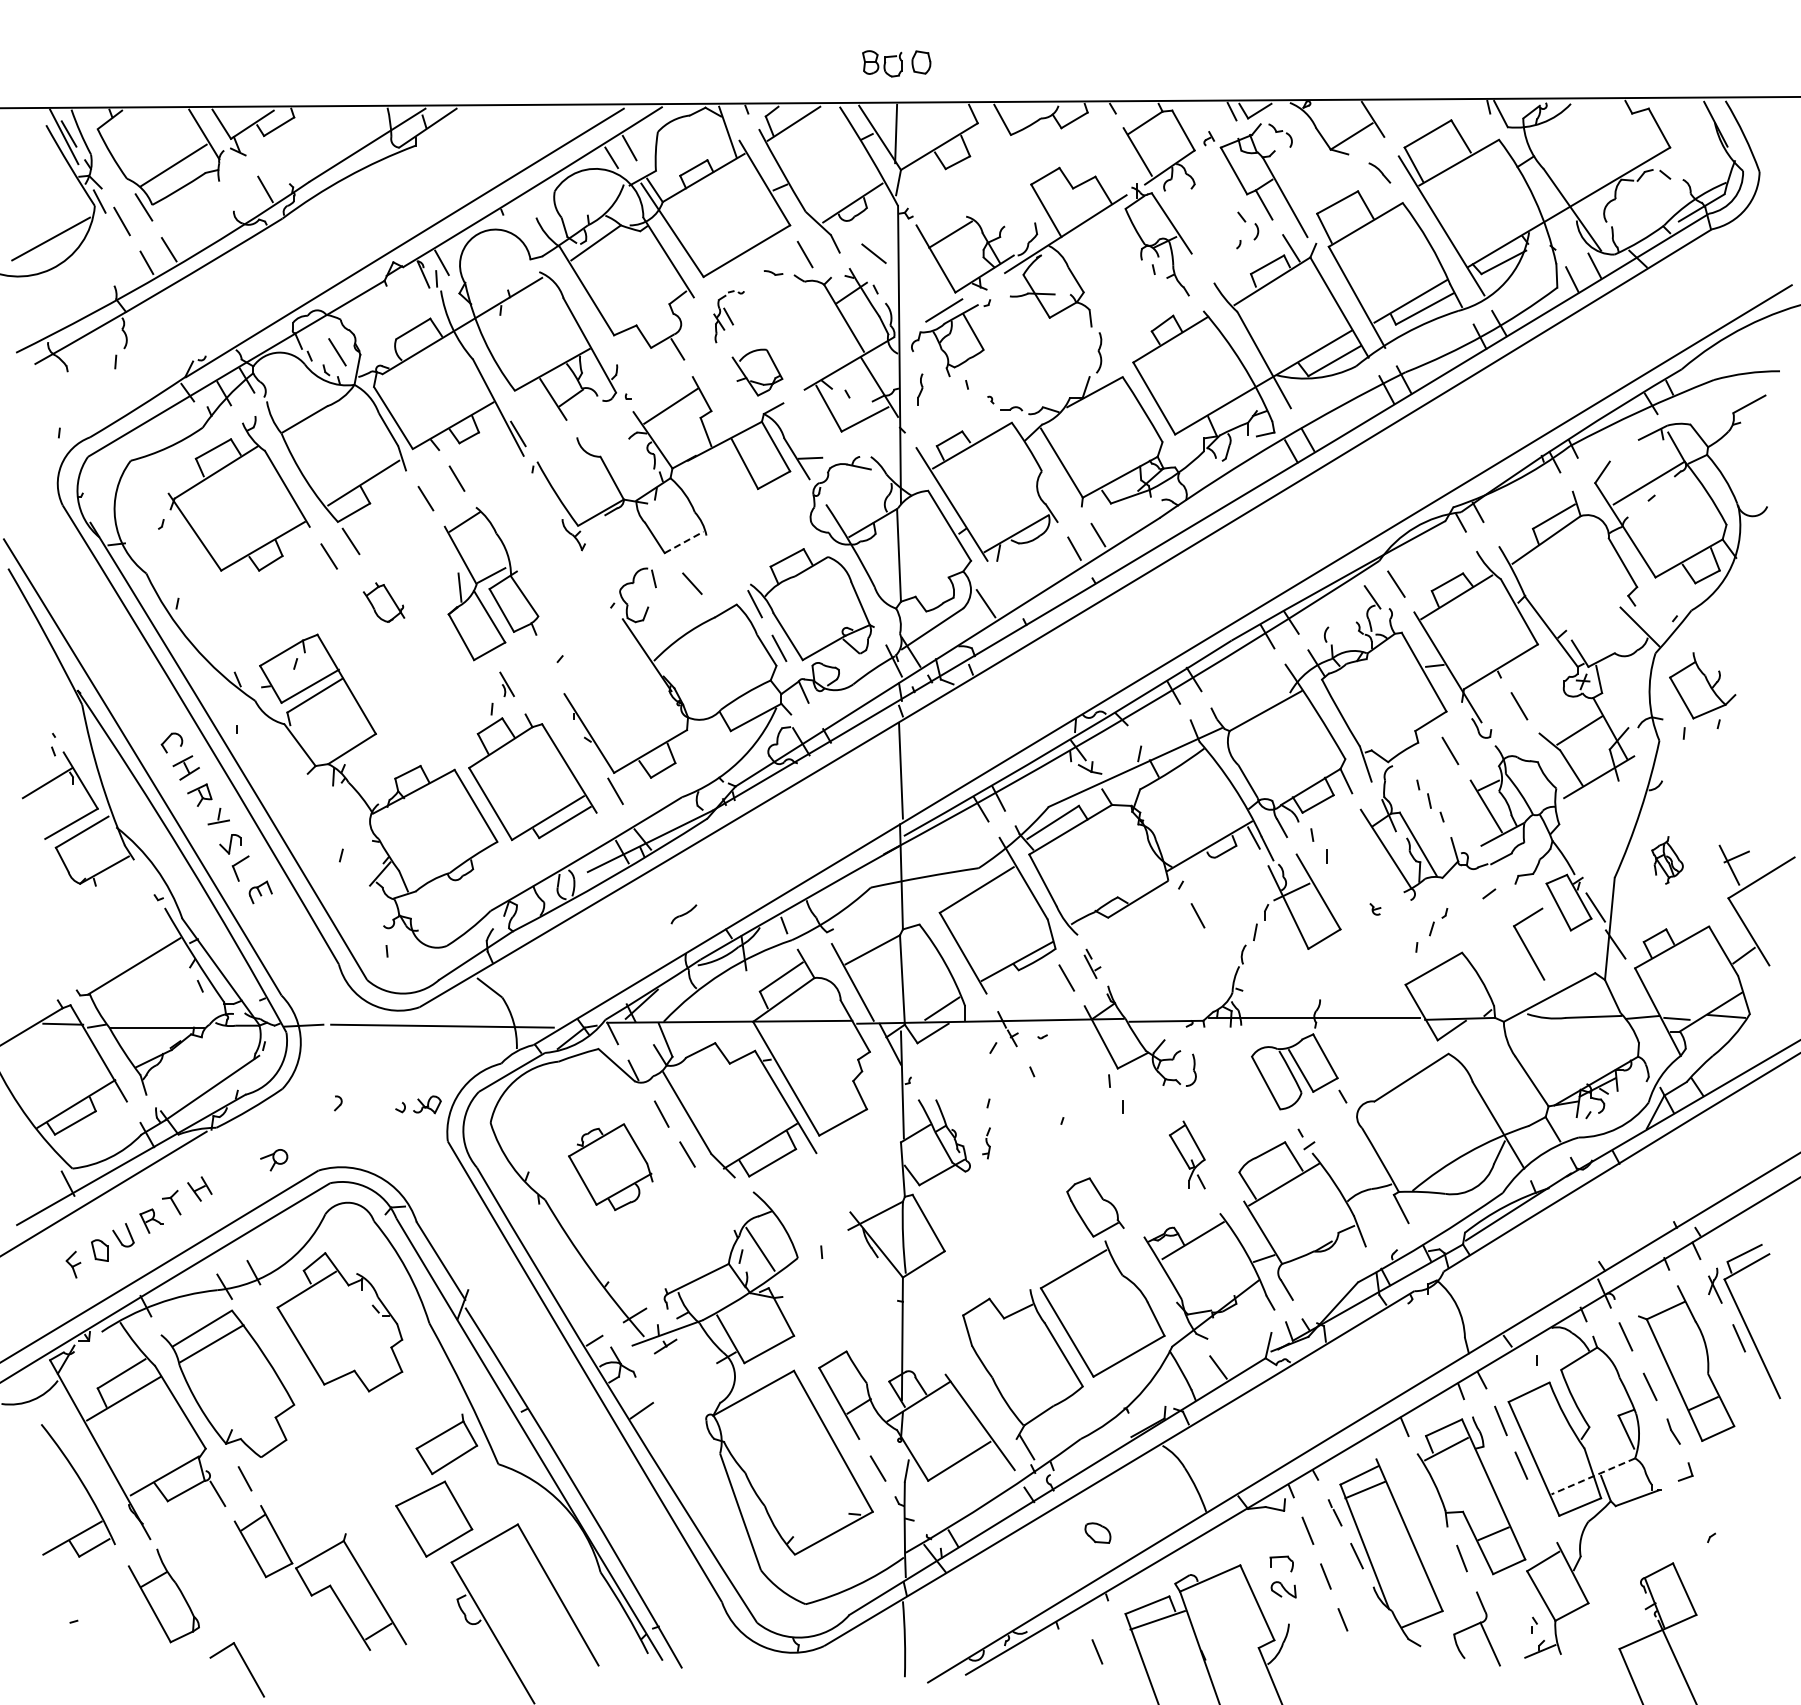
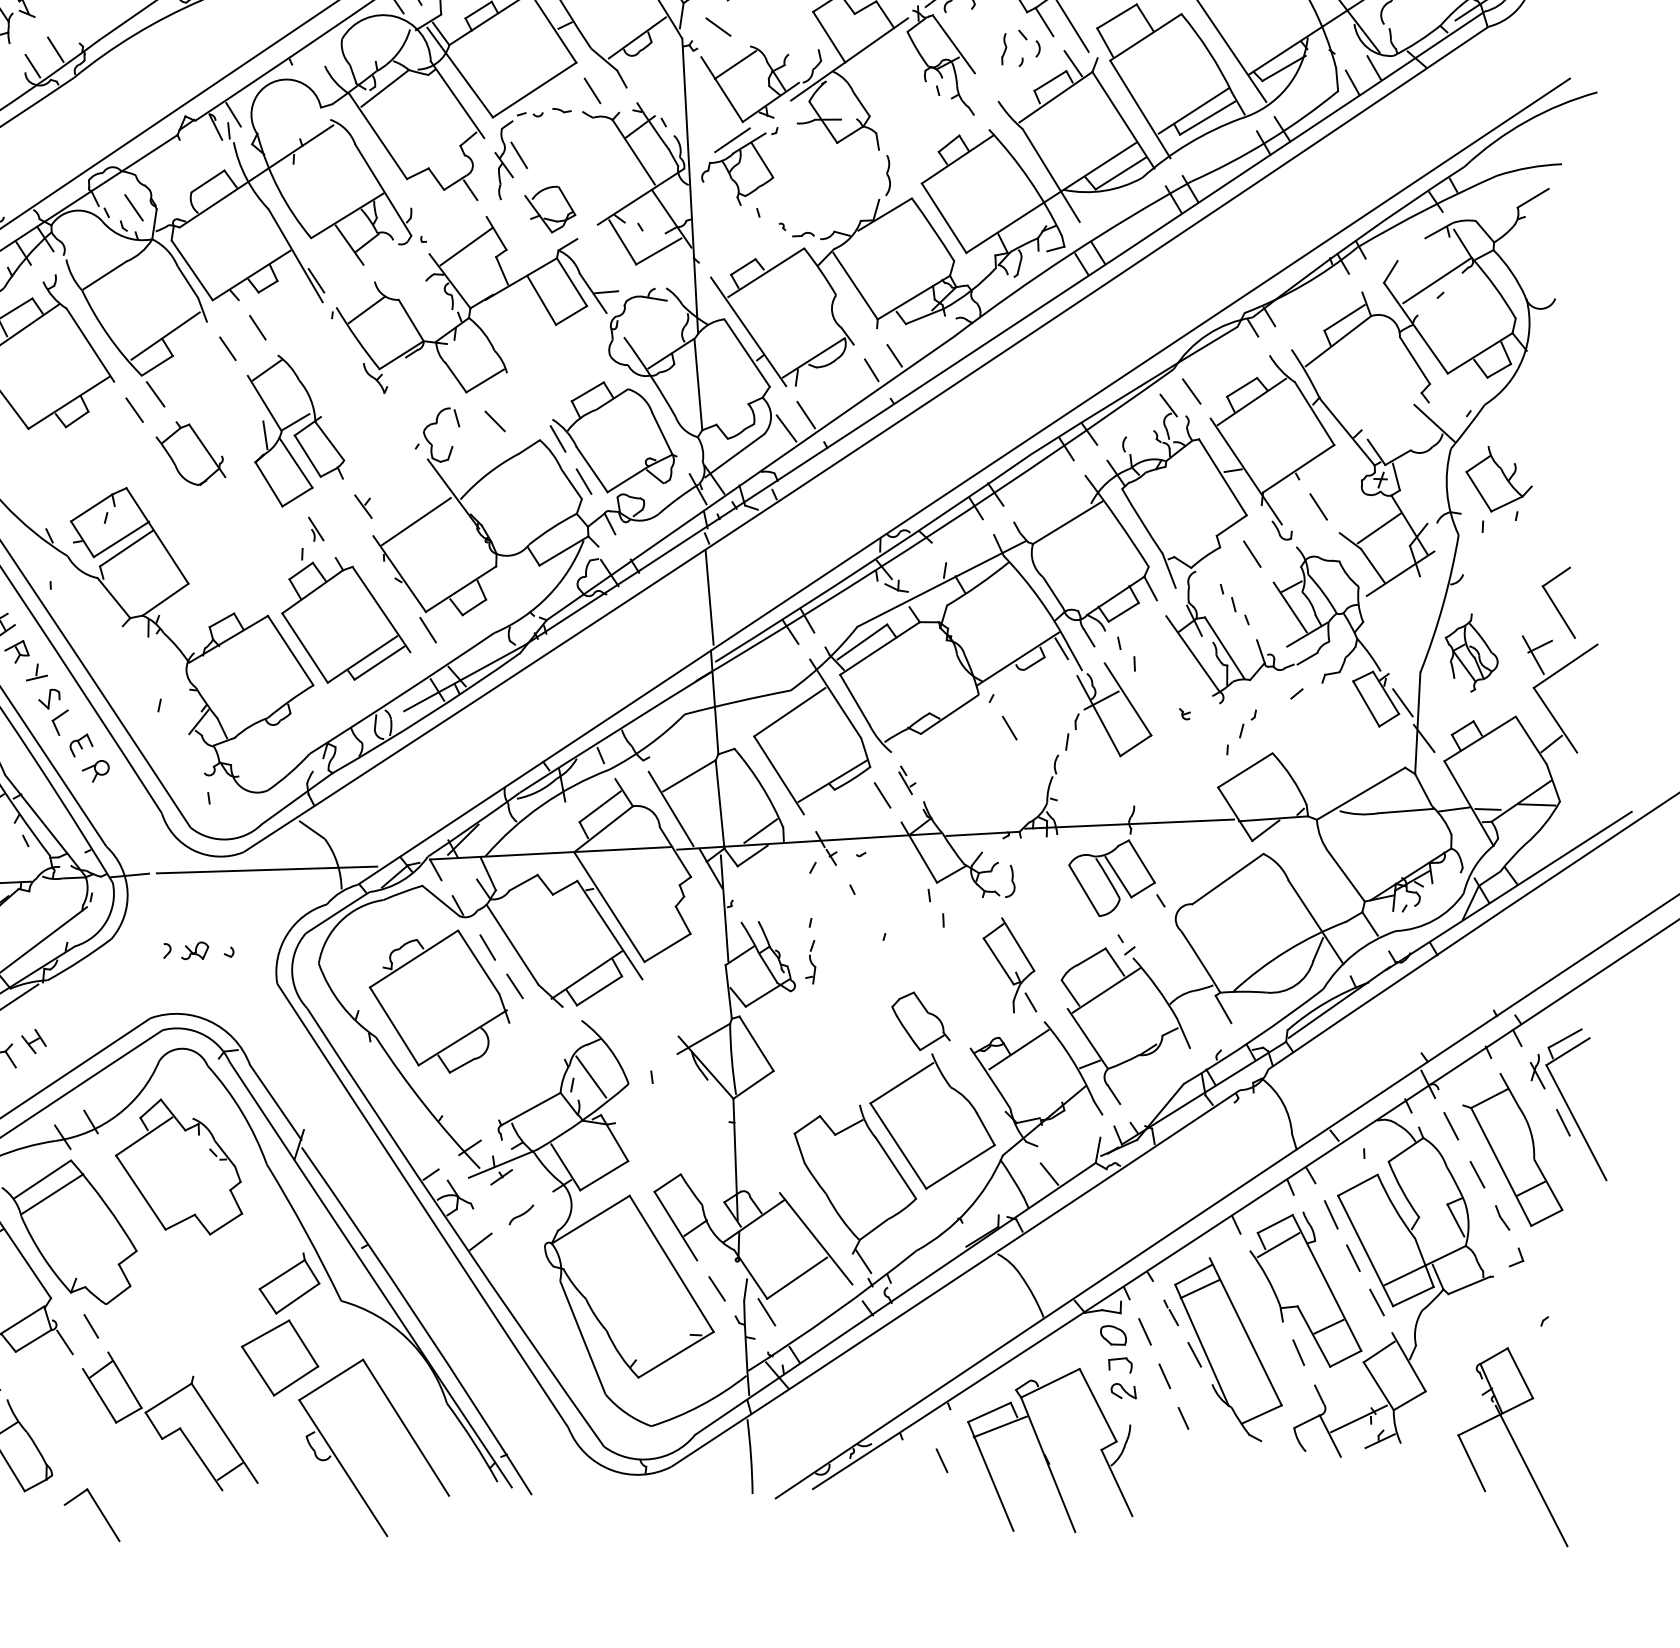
line: (241, 204) -> (32, 65), added
line: (873, 253) -> (717, 26), moved
part: (728, 316) -> (519, 155), size x1.67
part: (920, 389) -> (1004, 49), moved
line: (567, 465) -> (366, 309), added
line: (684, 542) -> (485, 381), dashed -> solid
line: (1006, 590) -> (806, 414), added
part: (383, 602) -> (190, 453), size x1.67
line: (555, 663) -> (363, 506), added
line: (608, 681) -> (416, 521), added
part: (1667, 860) -> (1471, 653), size x1.67
part: (683, 914) -> (520, 1215), moved
part: (1529, 943) -> (1558, 602), moved
part: (427, 1104) -> (195, 950), moved
part: (986, 1143) -> (810, 962), size x1.43
part: (1187, 1154) -> (1009, 964), size x1.43
part: (274, 1160) -> (96, 771), moved
part: (610, 1166) -> (439, 1001), size x1.67
line: (1593, 1476) -> (1425, 1265), dashed -> solid
line: (927, 1494) -> (767, 1312), added
line: (1542, 1511) -> (1376, 1302), added
part: (1097, 1532) -> (1113, 1334), moved
line: (1519, 1627) -> (1358, 1418), added

